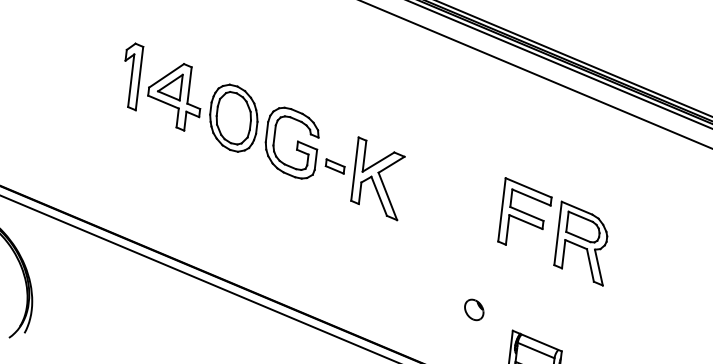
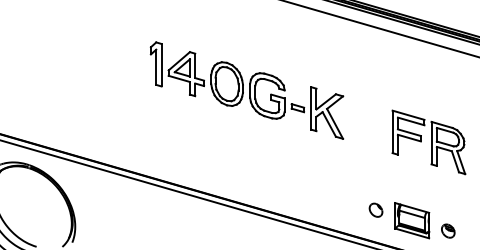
part: (261, 131) -> (246, 90), moved
part: (553, 231) -> (428, 142), moved
part: (473, 308) -> (375, 209), moved

